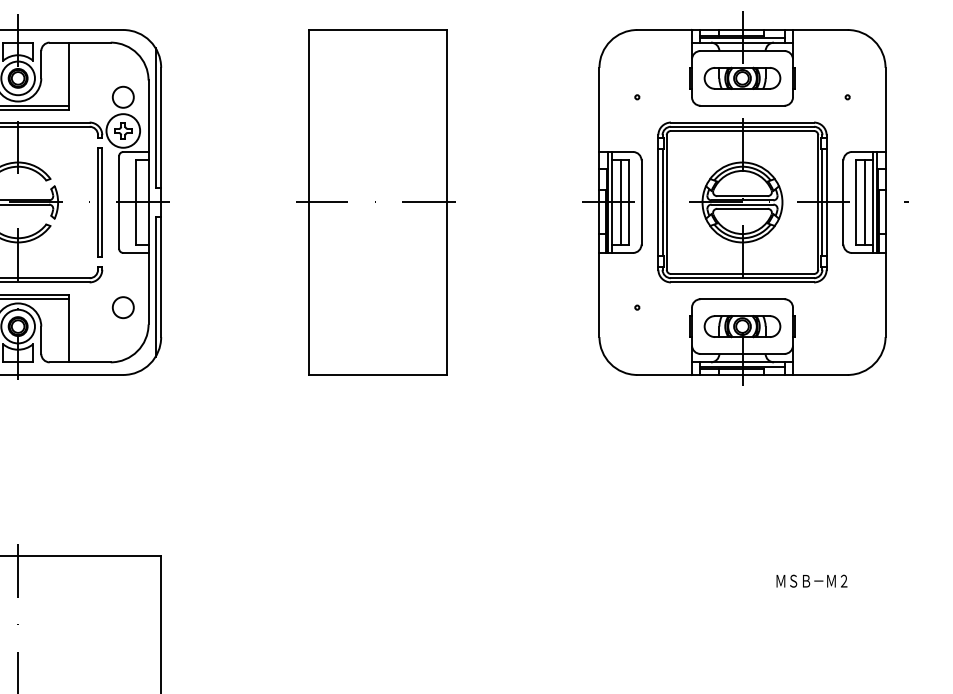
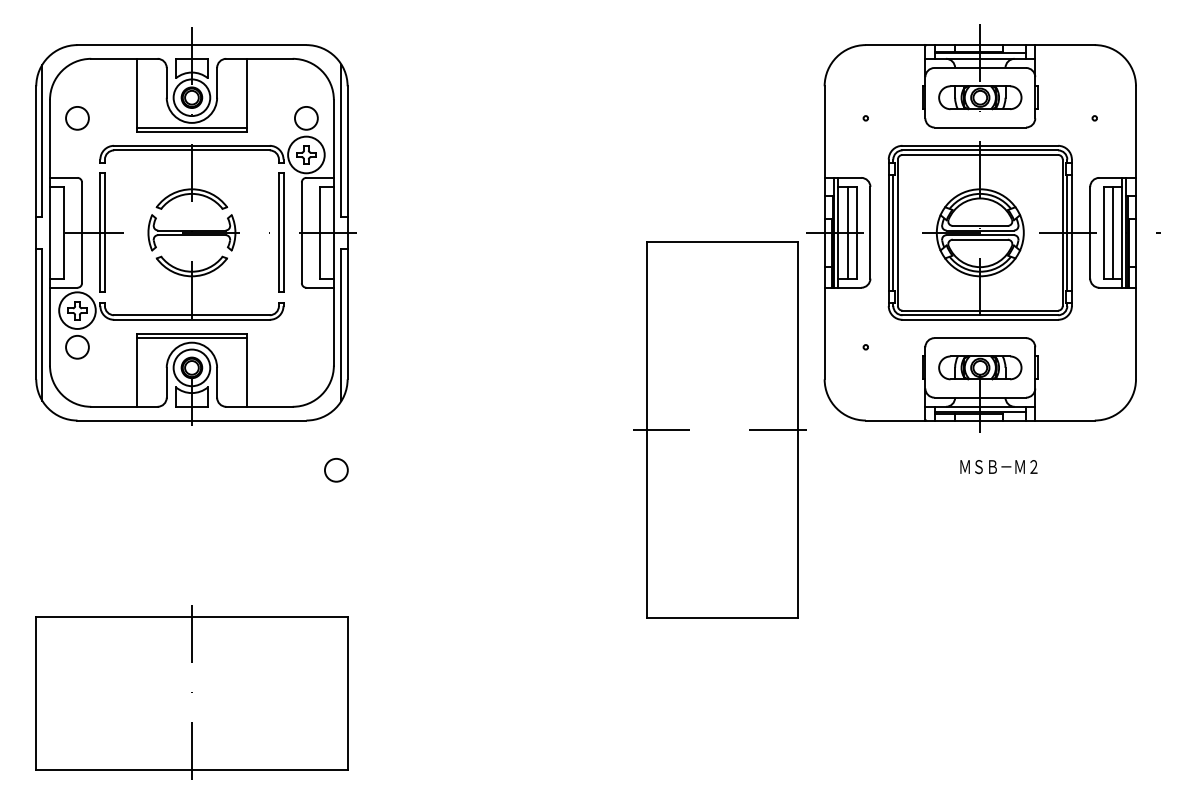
part: (375, 202) -> (719, 429), moved
circle: (123, 307) -> (336, 470), moved
text: (811, 581) -> (998, 467), moved

